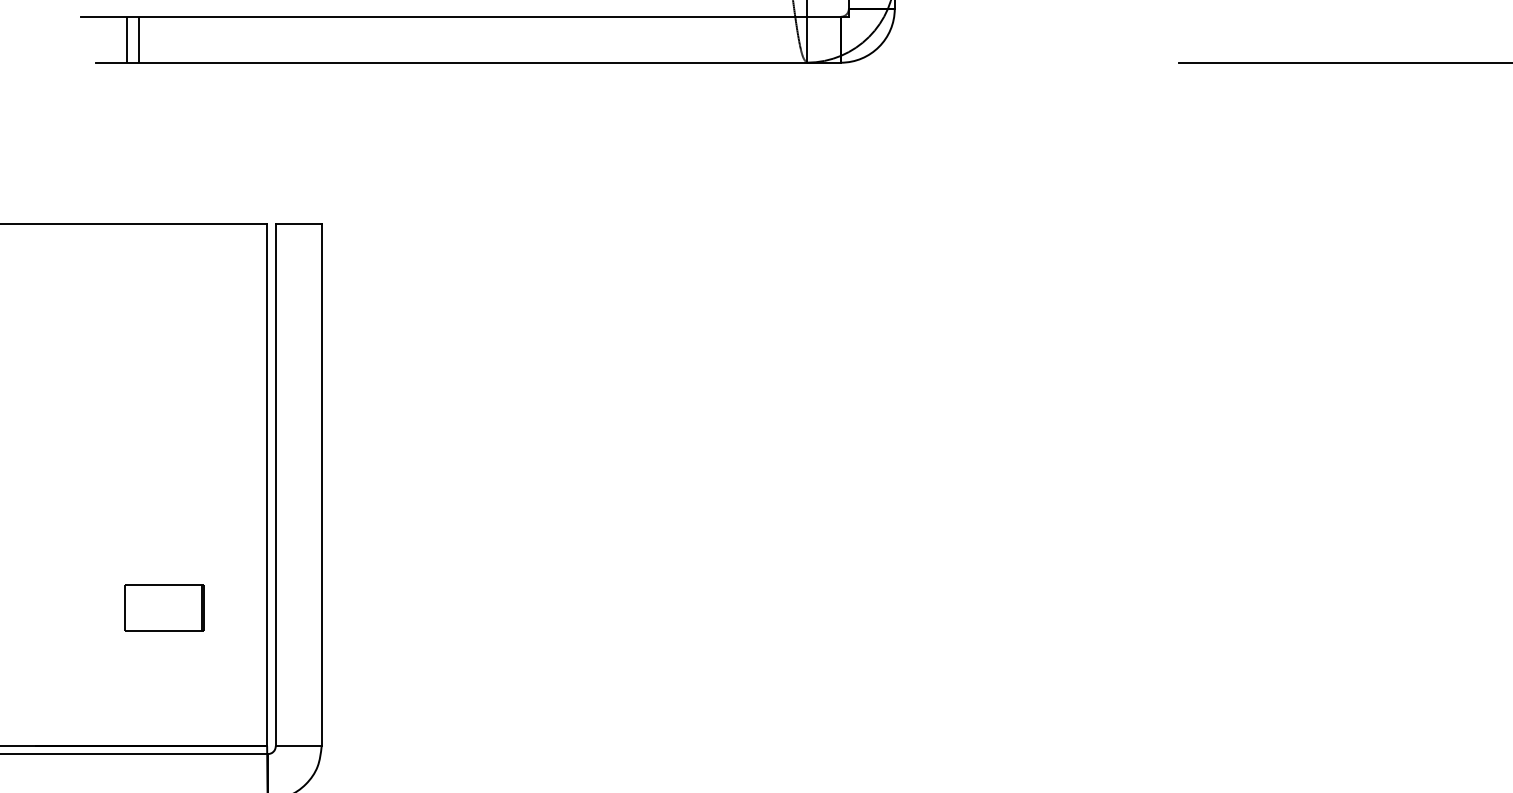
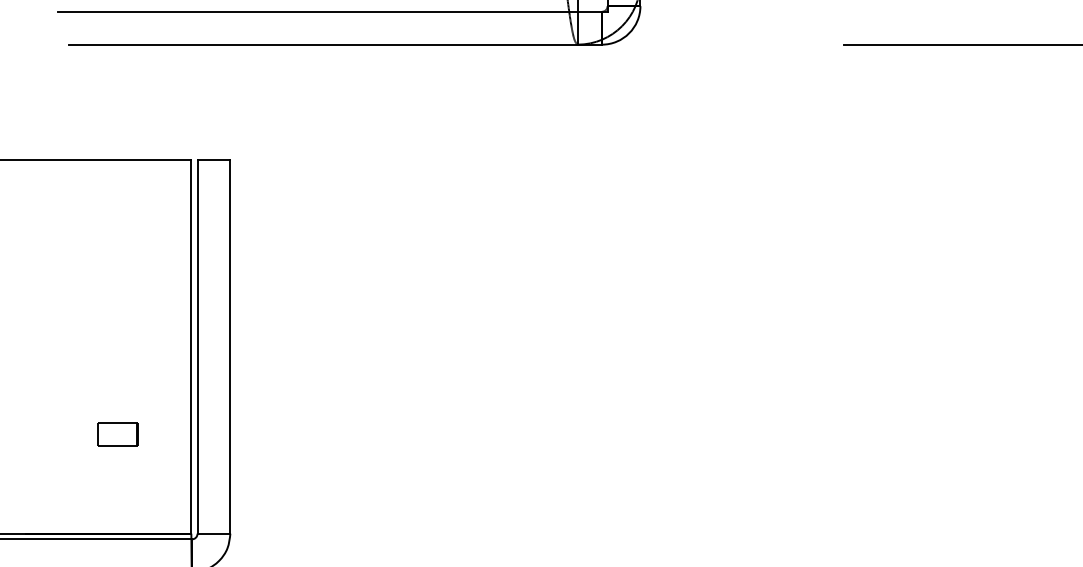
line: (127, 39) -> (91, 28), removed
line: (138, 39) -> (99, 28), removed
part: (164, 607) -> (117, 434), size x0.7

